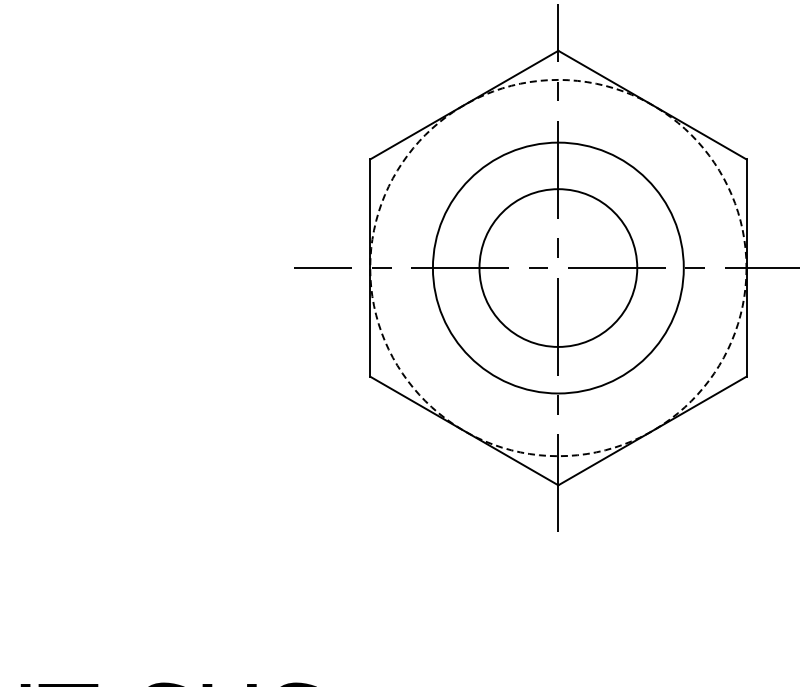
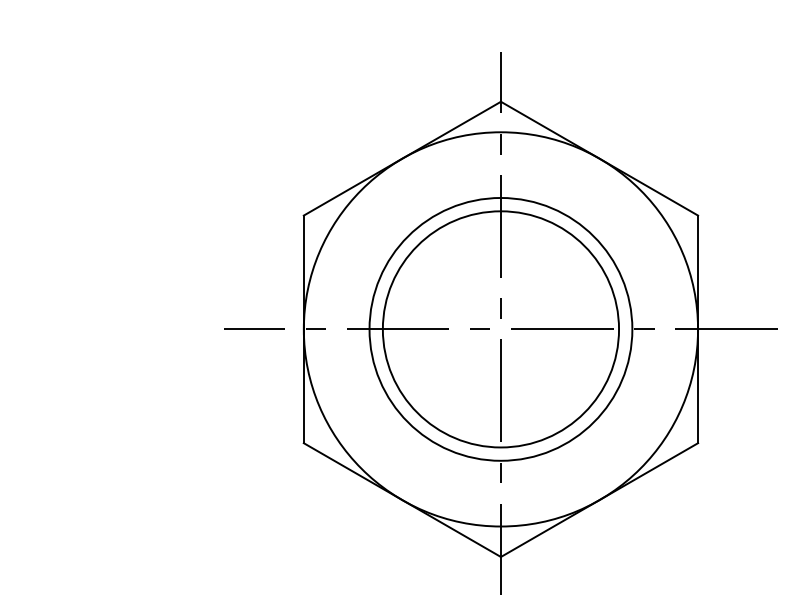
circle: (558, 267) -> (501, 328), dashed -> solid
circle: (558, 267) -> (501, 328), size x1.43

